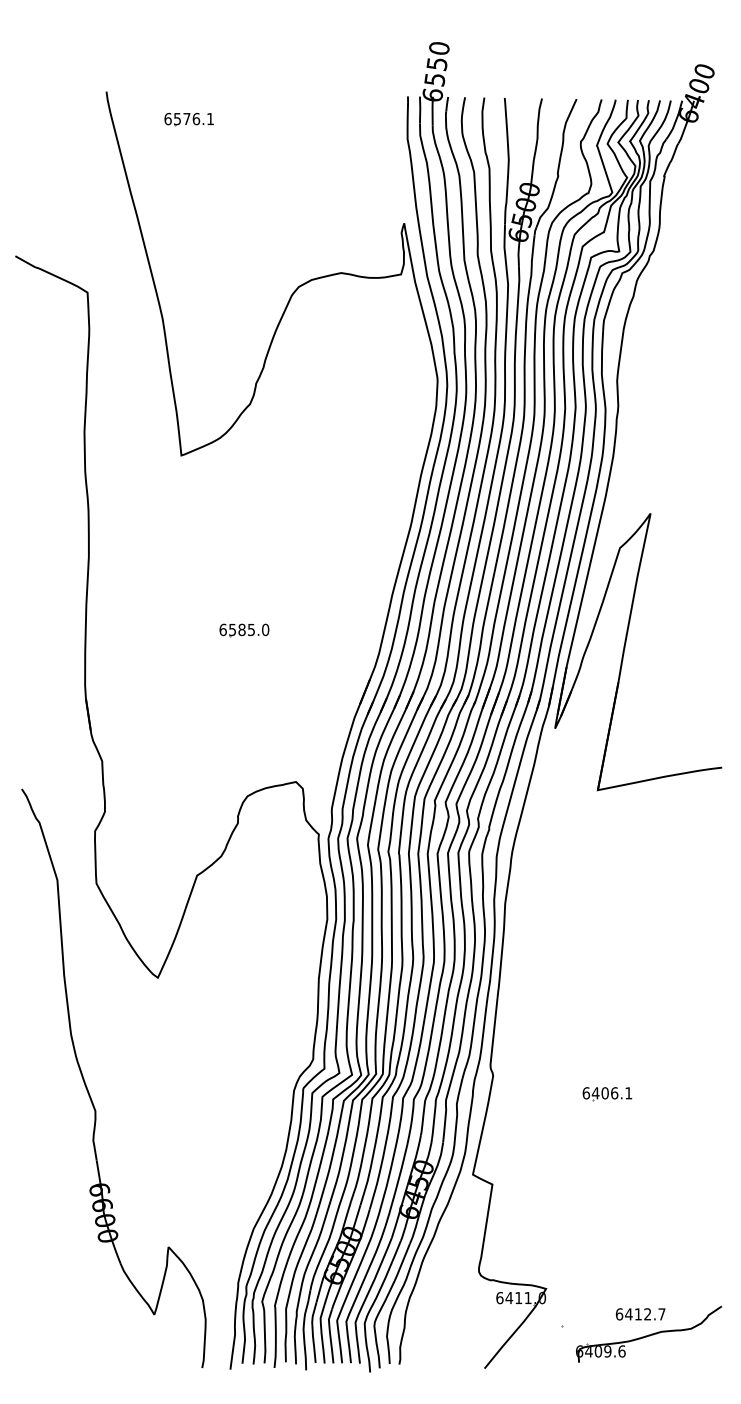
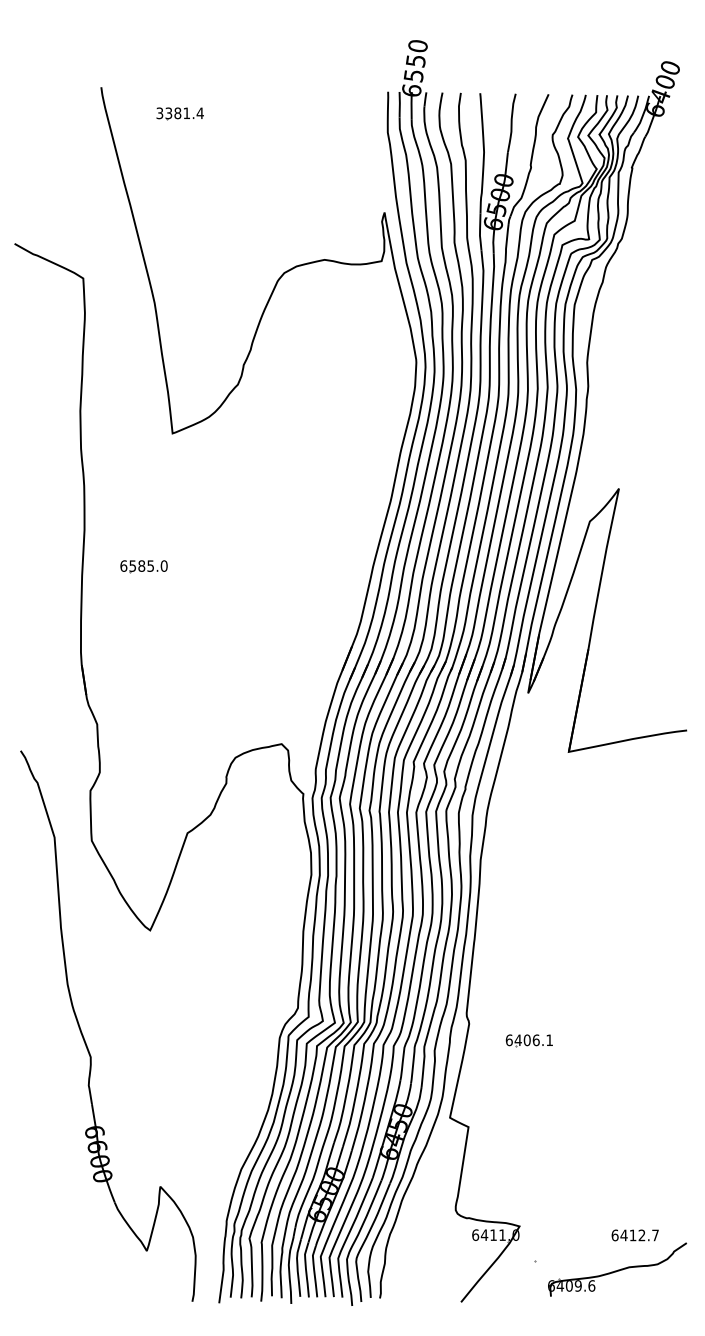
text: (189, 118) -> (180, 112), 6576.1 -> 3381.4
part: (244, 630) -> (144, 566), moved
part: (607, 1094) -> (529, 1041), moved
text: (640, 1314) -> (635, 1235), moved

